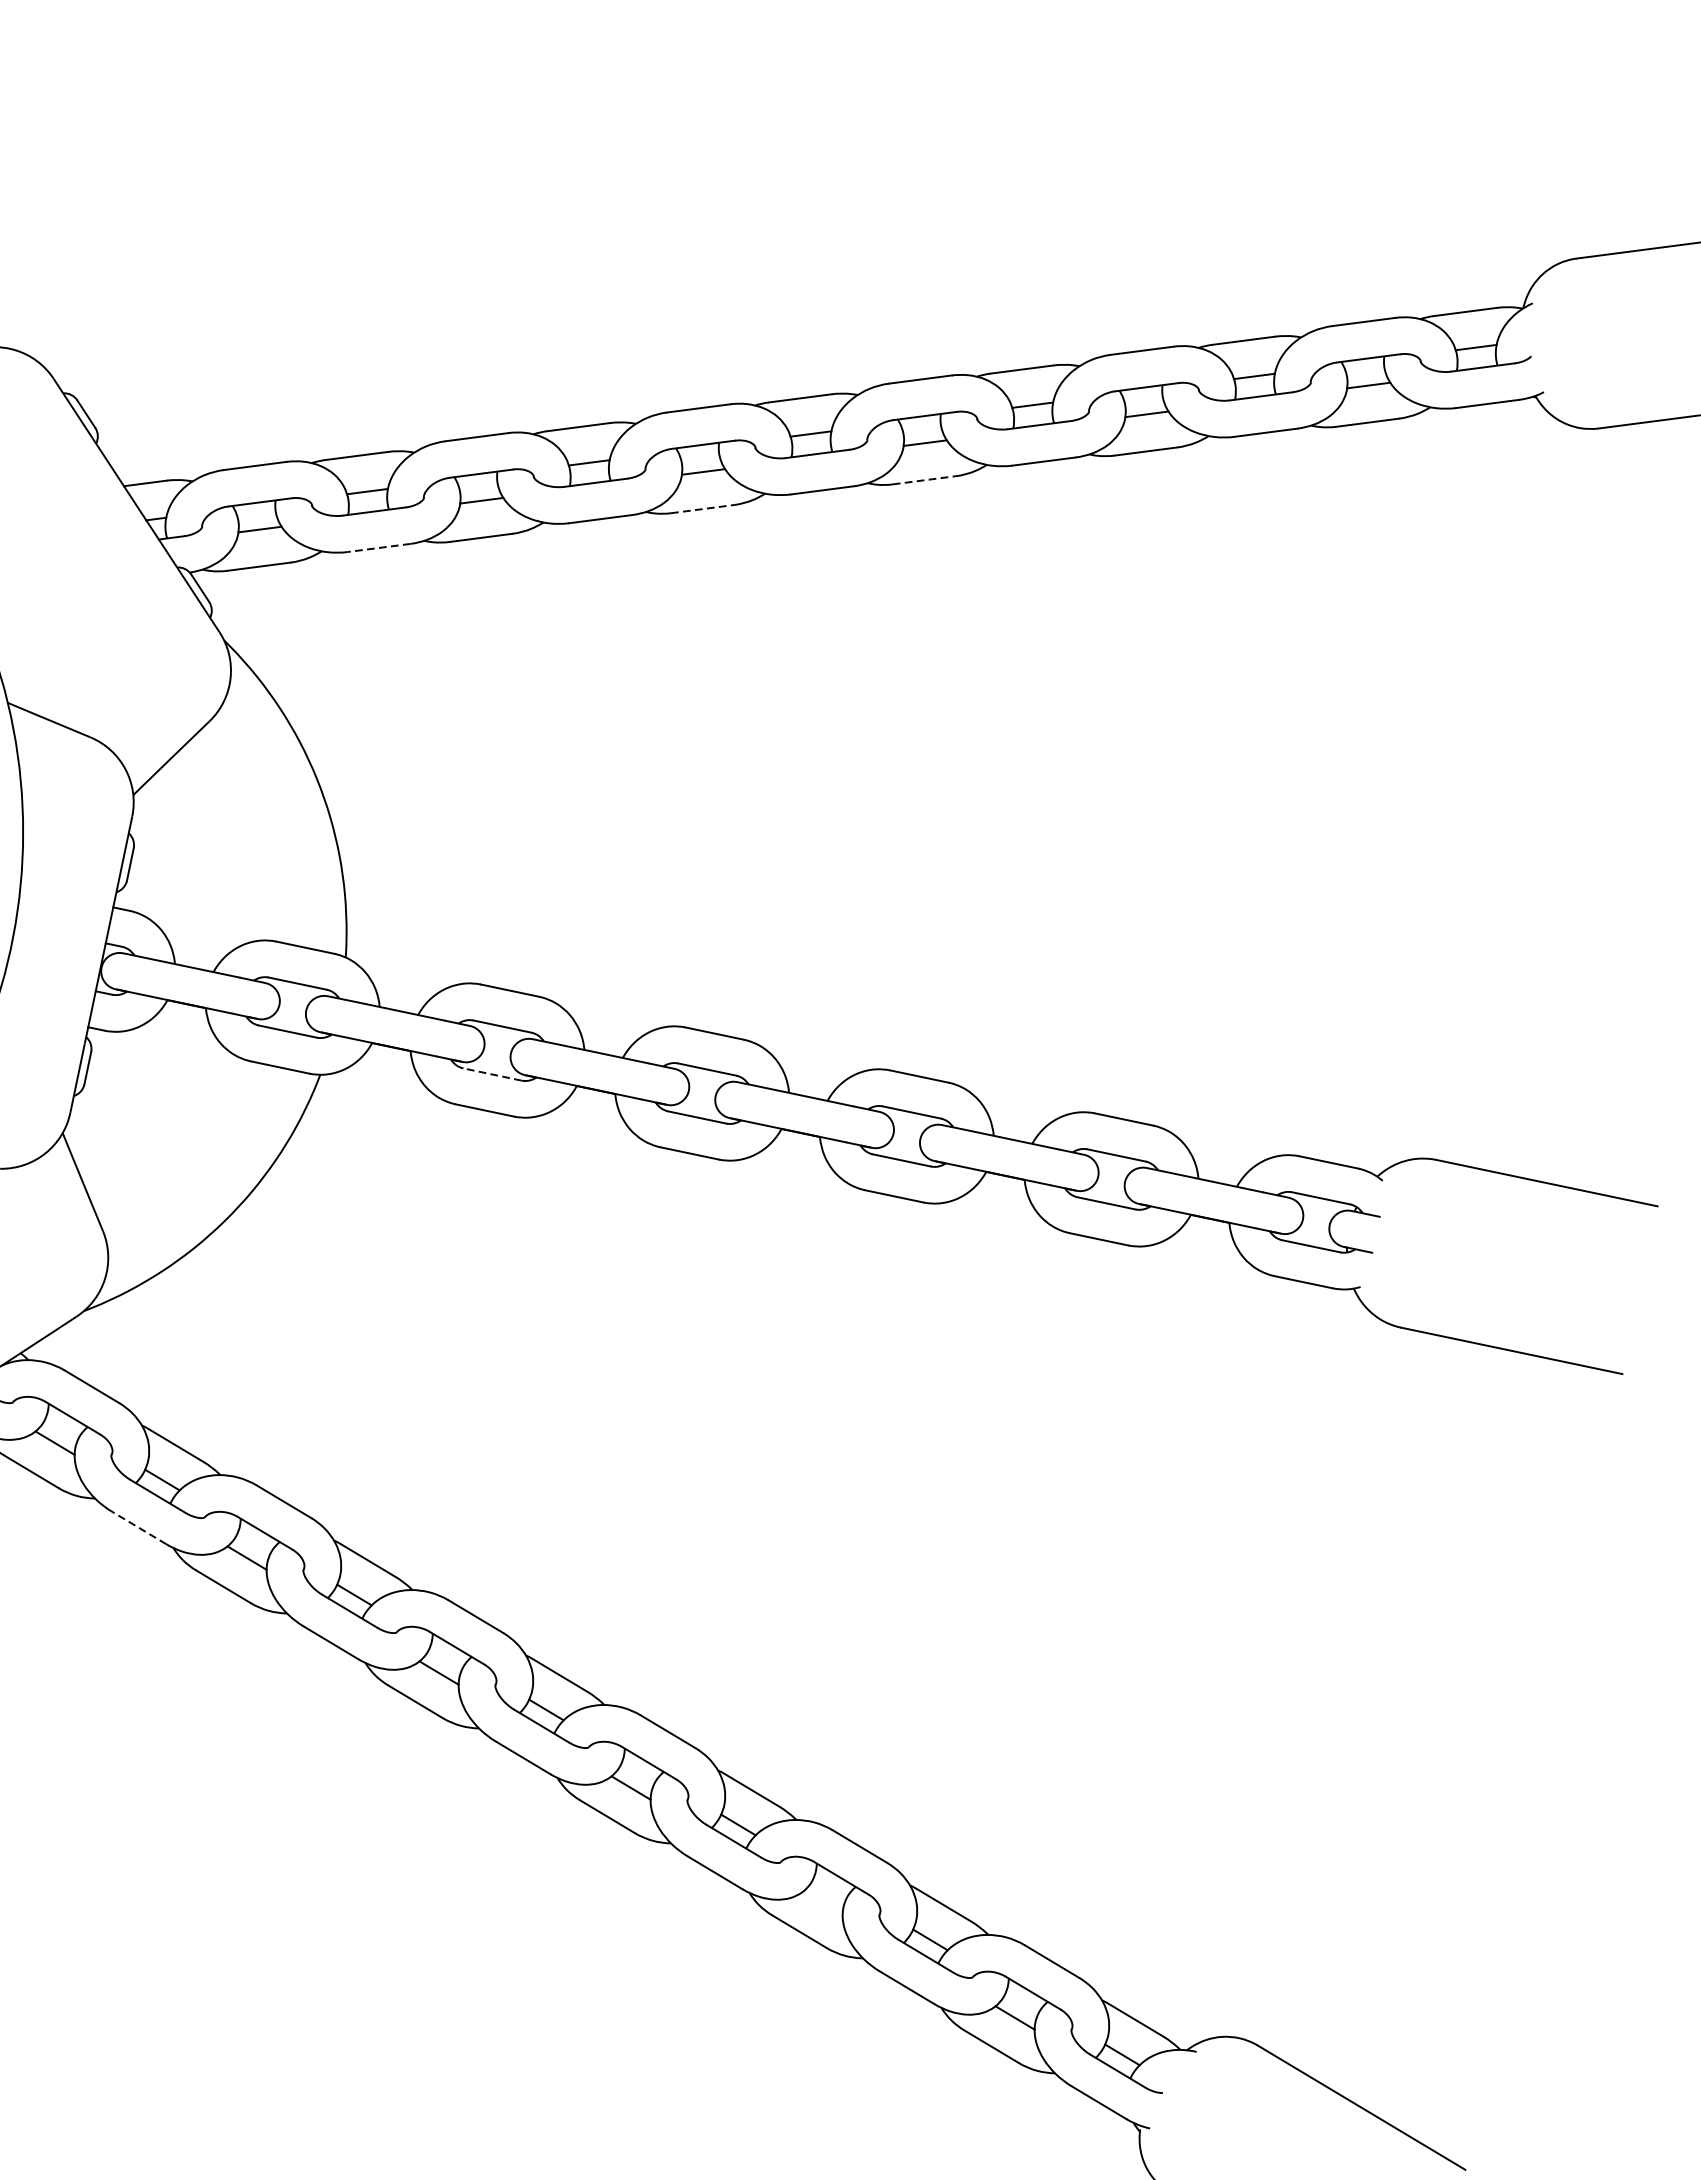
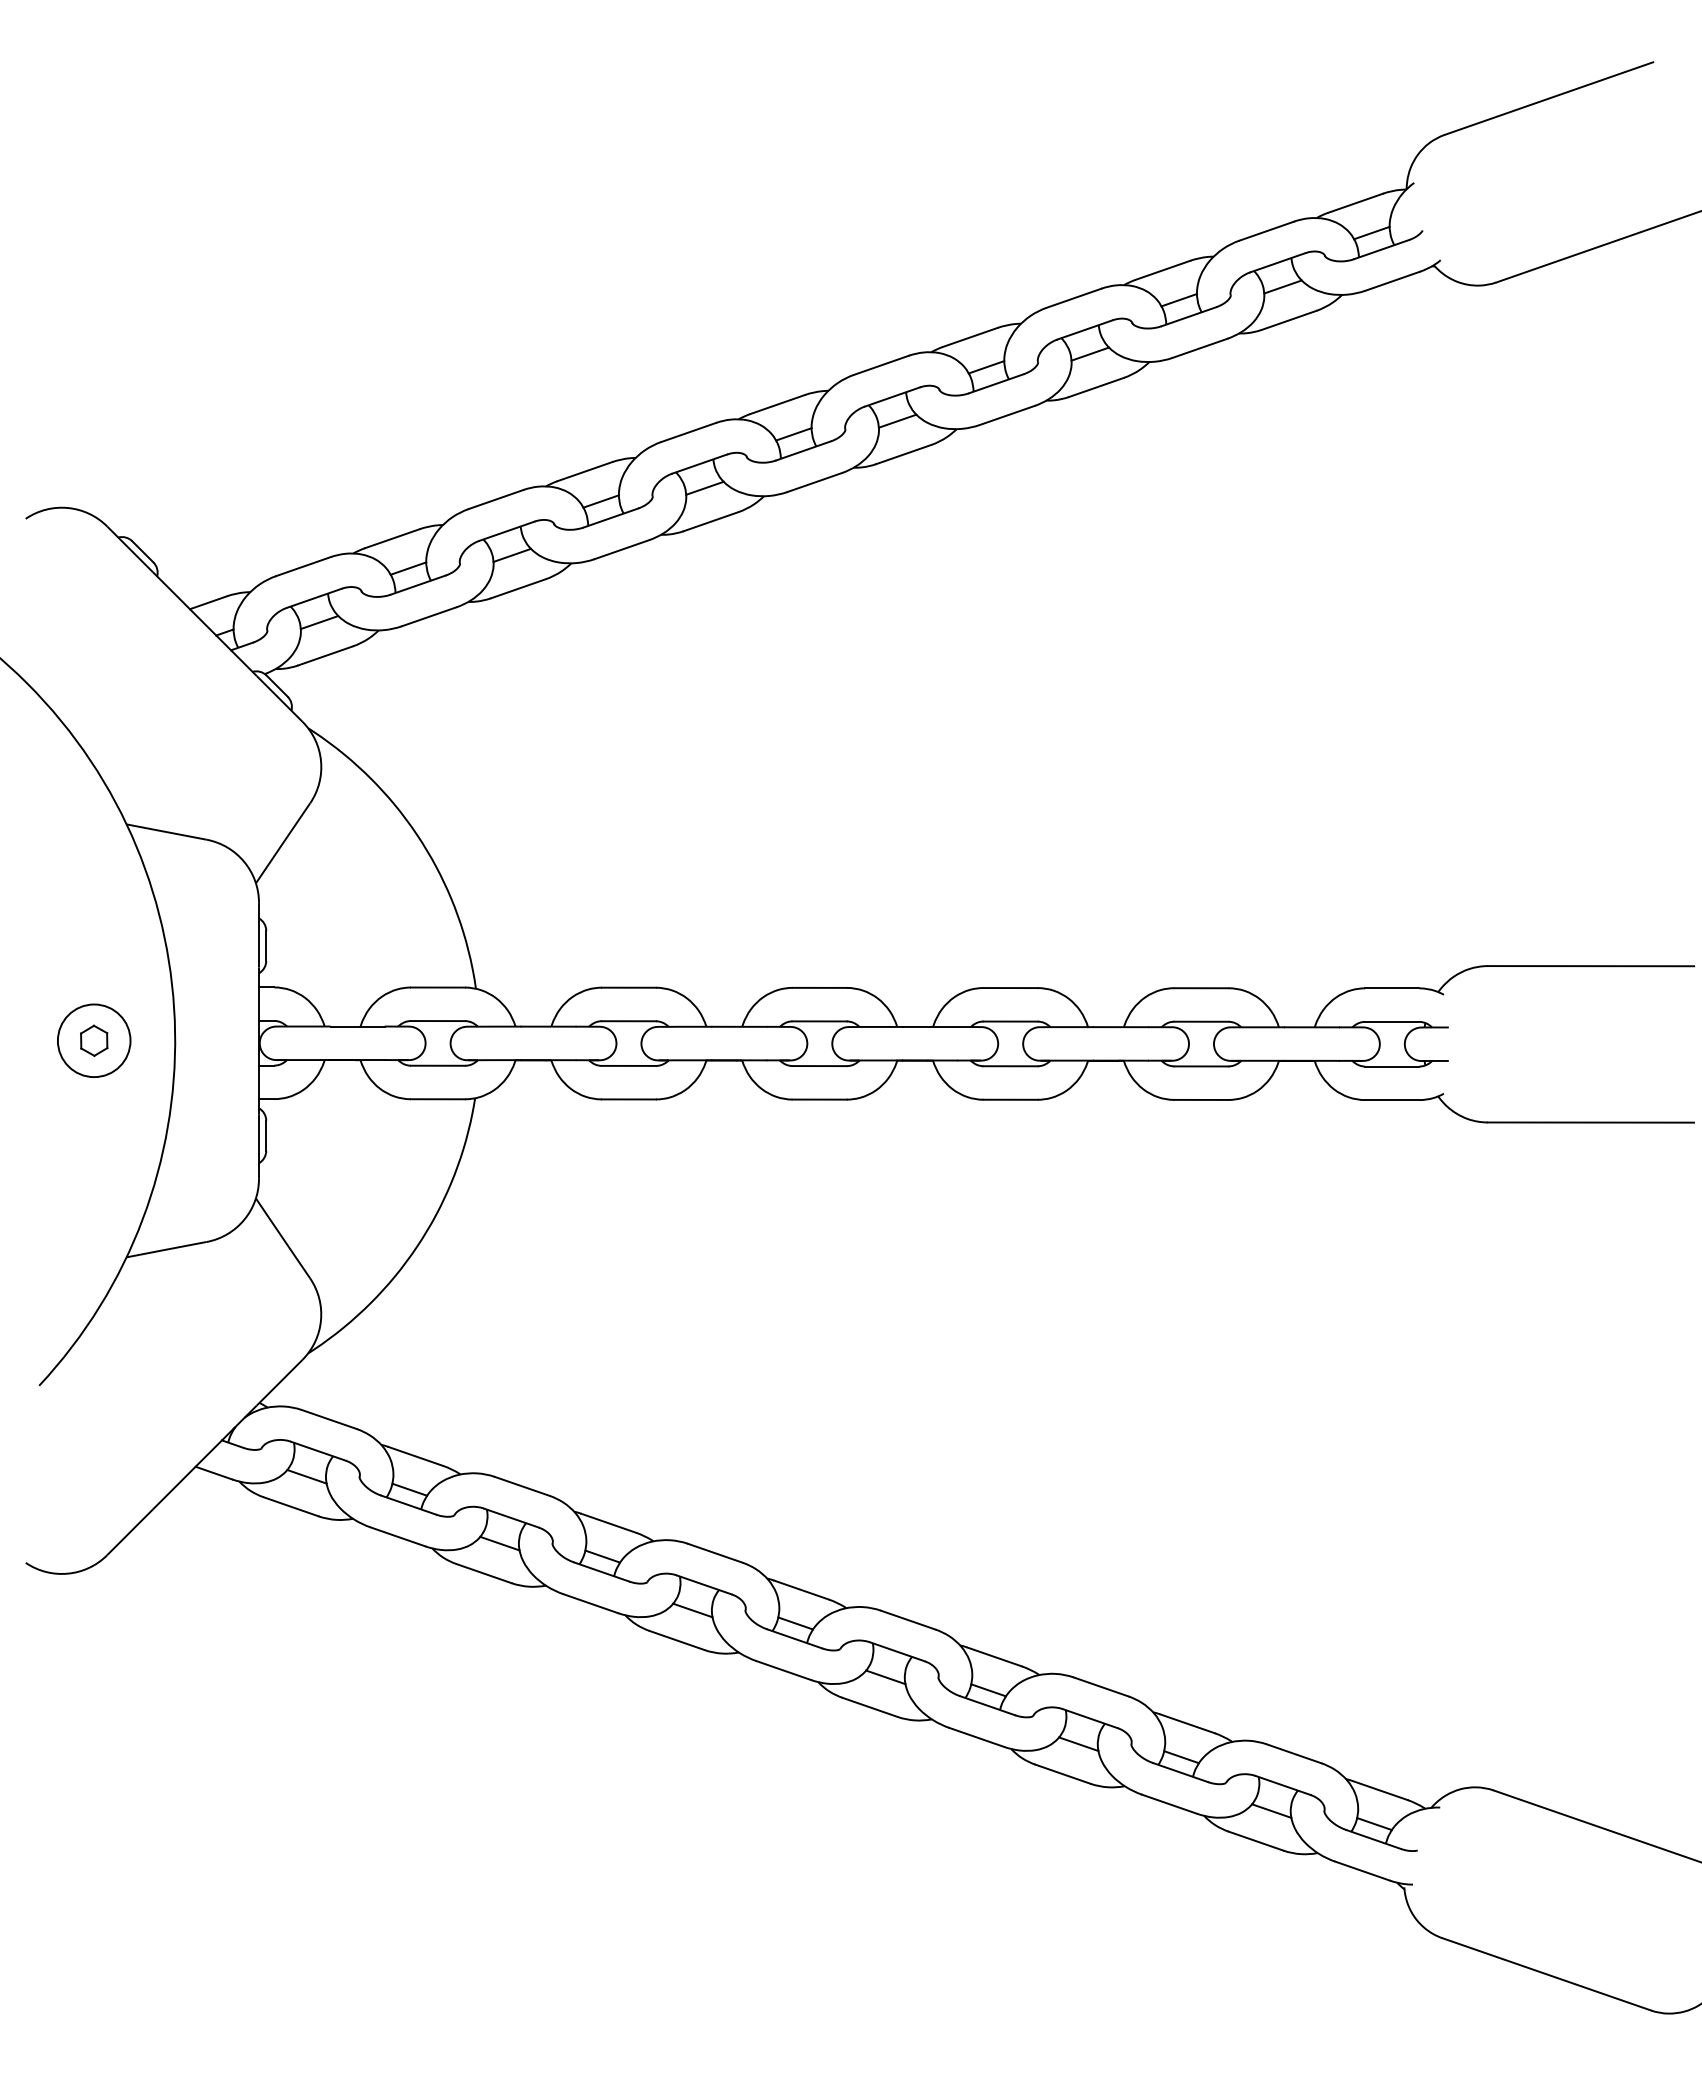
line: (924, 480) -> (903, 454), dashed -> solid
line: (703, 509) -> (711, 521), dashed -> solid
line: (379, 547) -> (429, 616), dashed -> solid
line: (492, 1073) -> (628, 1065), dashed -> solid
line: (138, 1527) -> (397, 1536), dashed -> solid
line: (822, 1903) -> (1078, 1744), added

